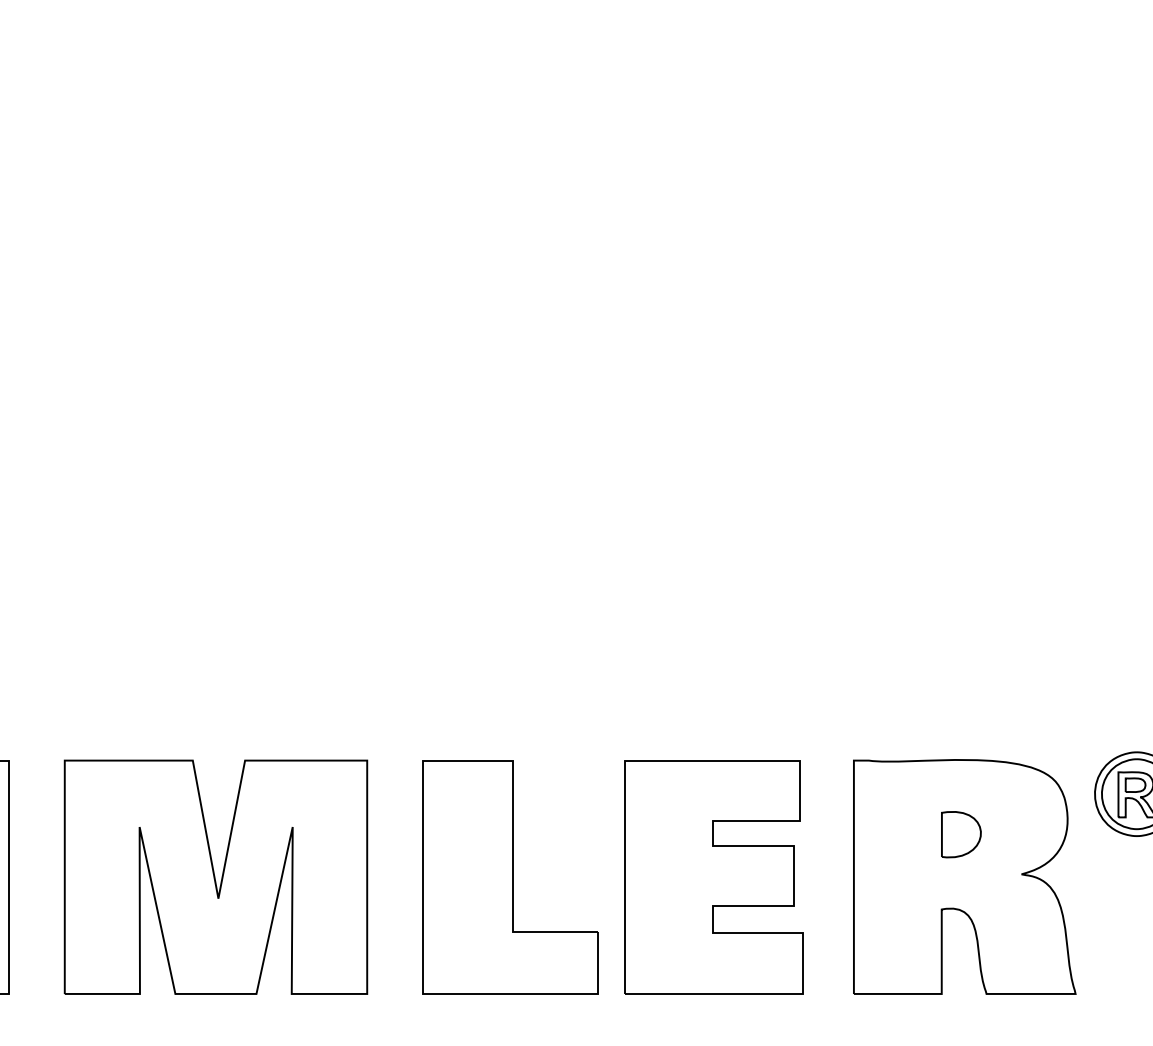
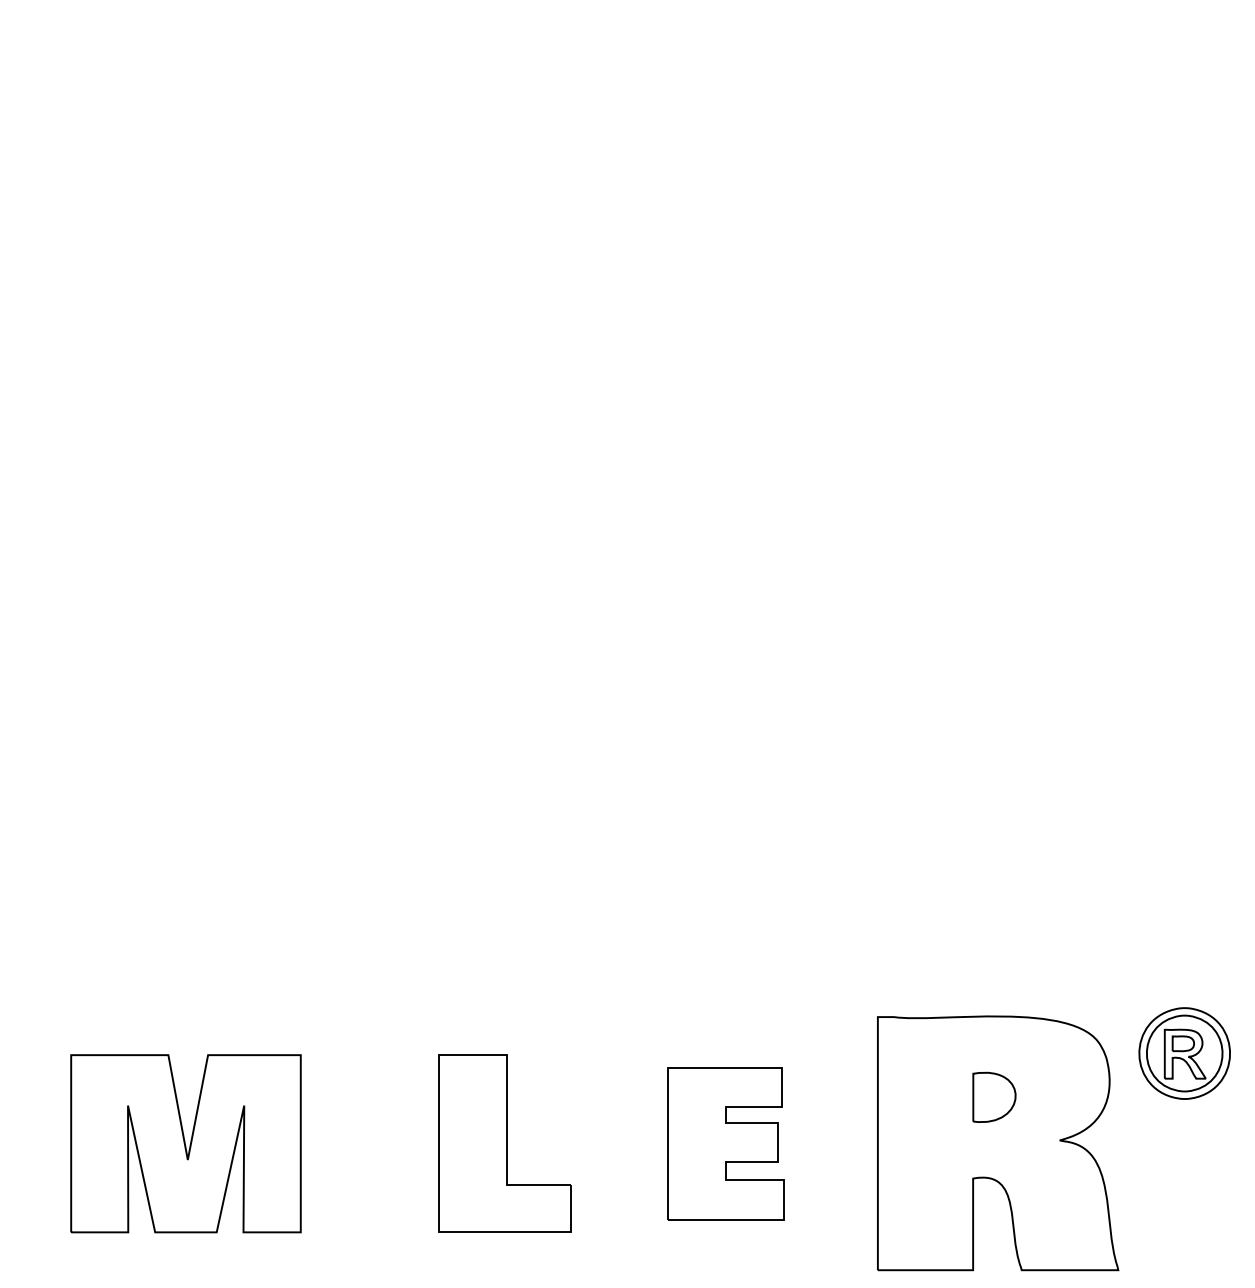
part: (215, 877) -> (185, 1143), size x0.7
part: (509, 877) -> (504, 1143), size x0.7
part: (713, 877) -> (725, 1143), size x0.6

